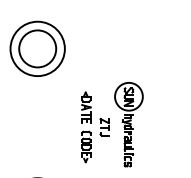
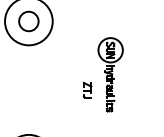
circle: (37, 48) -> (28, 21), size x0.6
part: (128, 124) -> (110, 74), moved
part: (86, 127) -> (71, 90), removed

